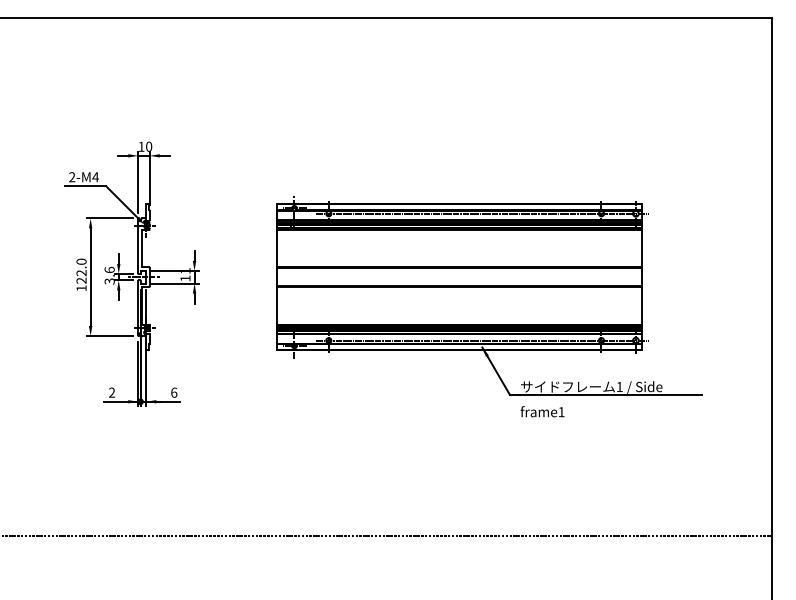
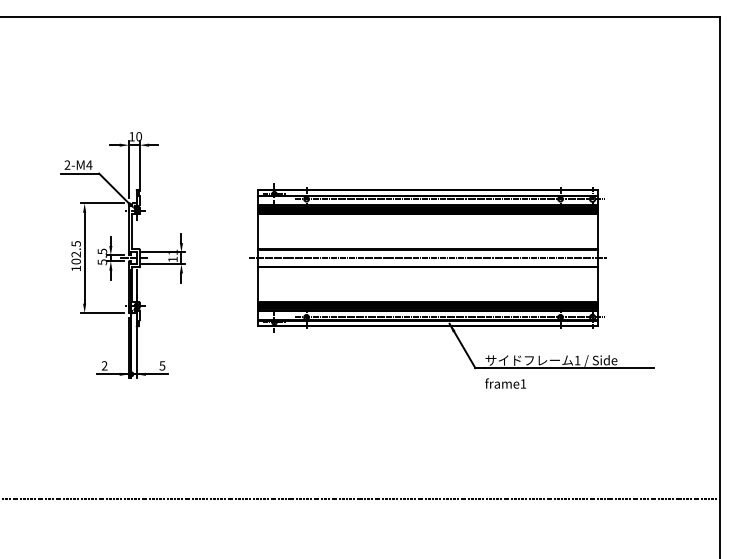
text: (80, 271) -> (75, 252), 122.0 -> 102.5
text: (109, 275) -> (102, 256), 3.6 -> 5.5
line: (459, 277) -> (428, 258), added
text: (174, 392) -> (162, 365), 6 -> 5

